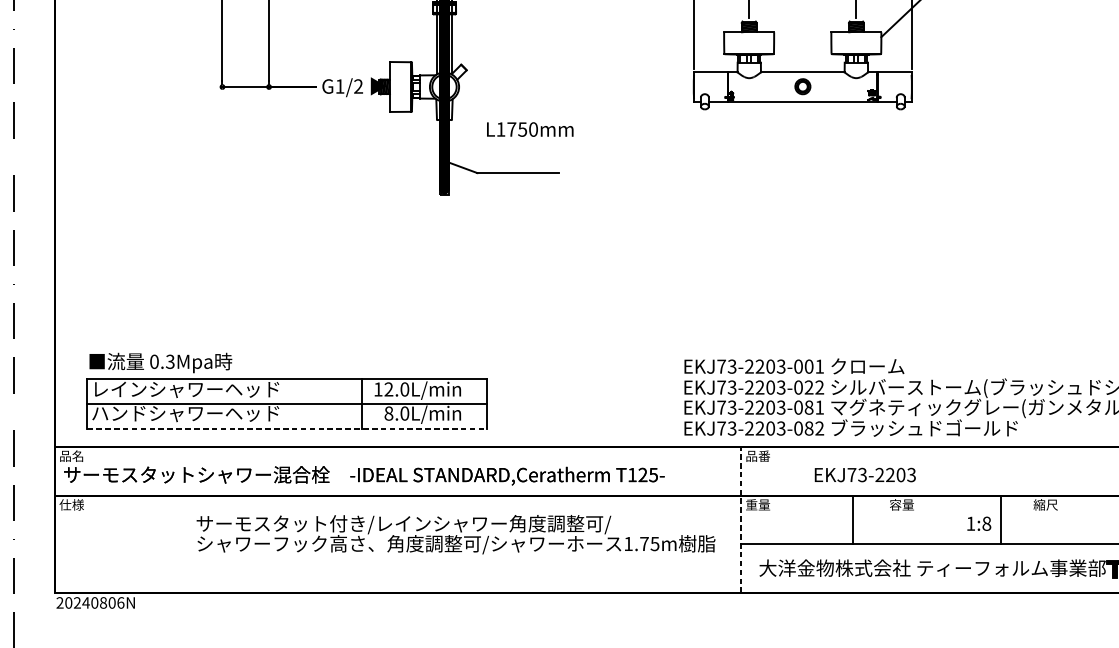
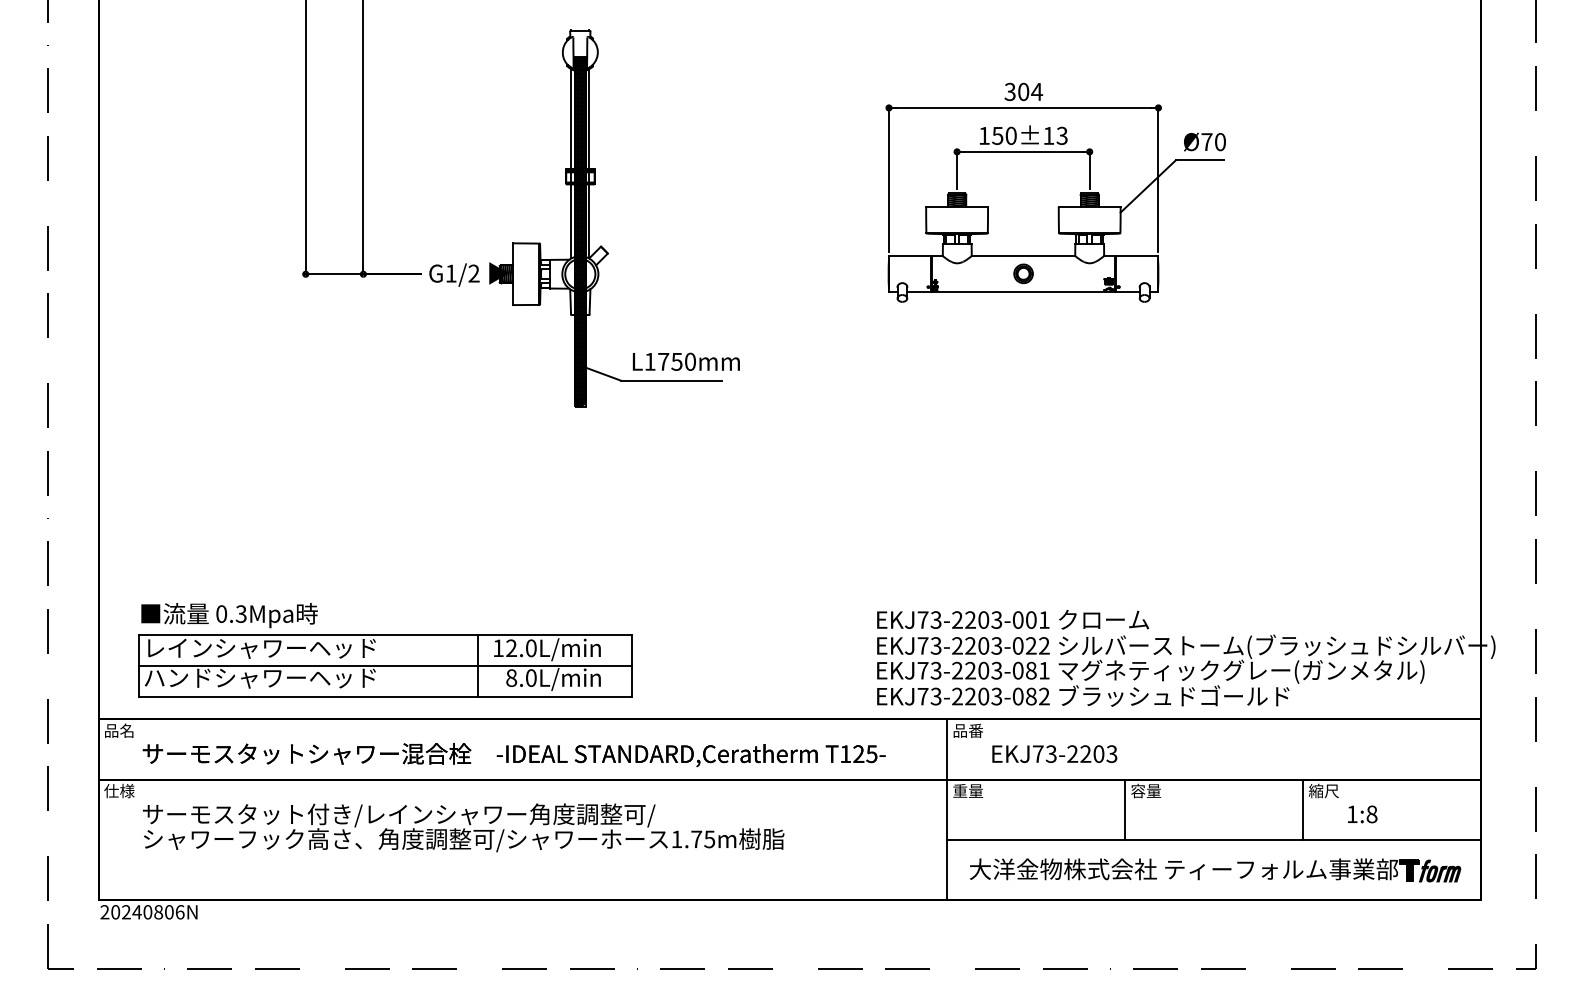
text: (529, 129) -> (685, 361), moved
line: (286, 429) -> (385, 697), dashed -> solid
text: (865, 474) -> (1054, 753), moved
text: (363, 476) -> (513, 755), moved
line: (741, 519) -> (947, 809), dashed -> solid
line: (852, 519) -> (1125, 809), moved
line: (1000, 519) -> (1303, 809), moved
text: (979, 523) -> (1362, 814), moved
text: (455, 534) -> (463, 827), moved

